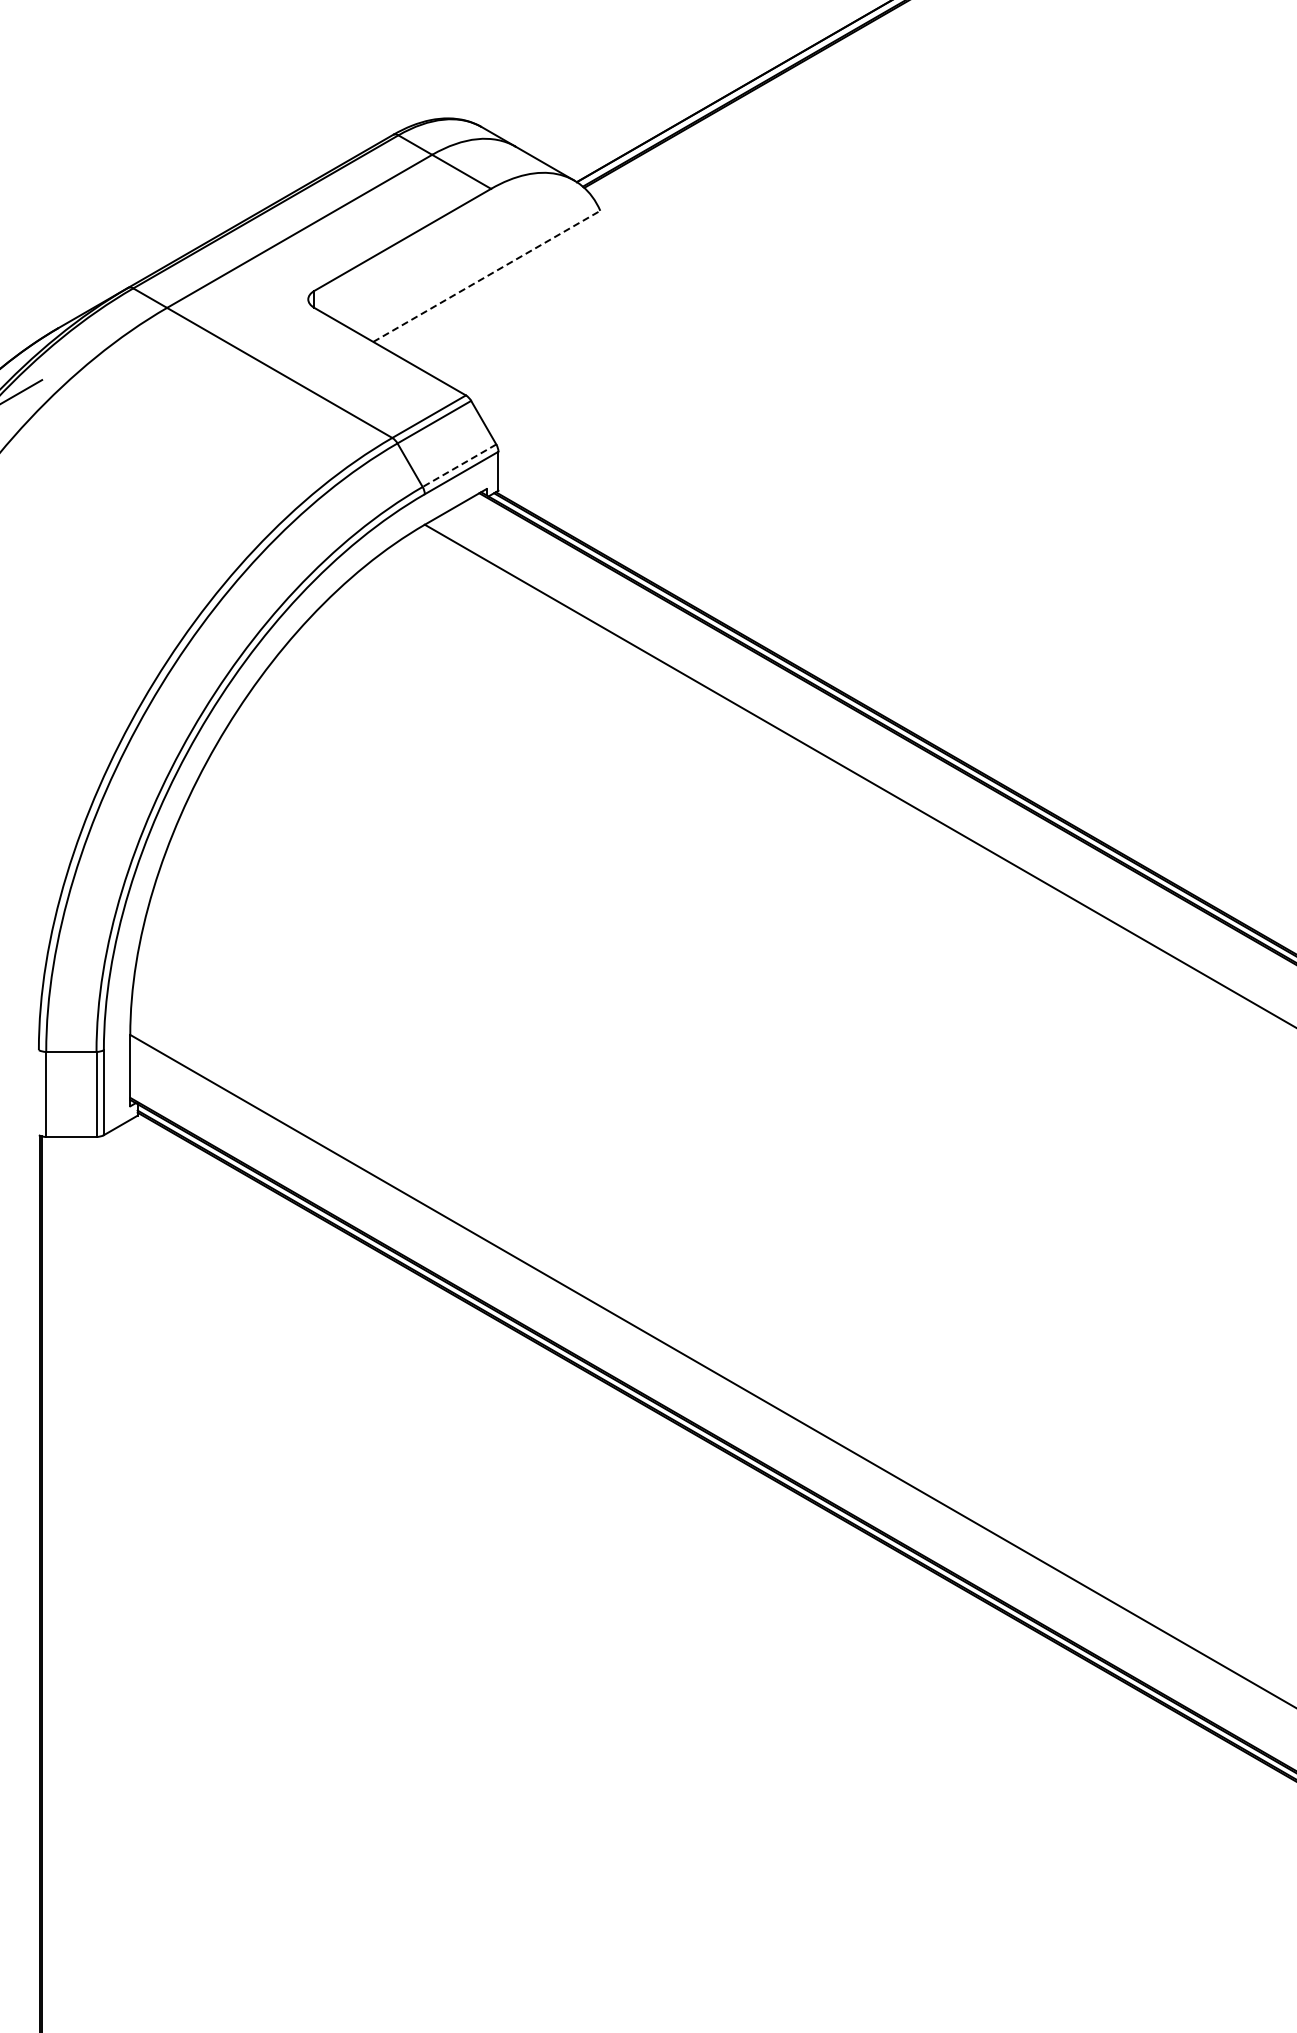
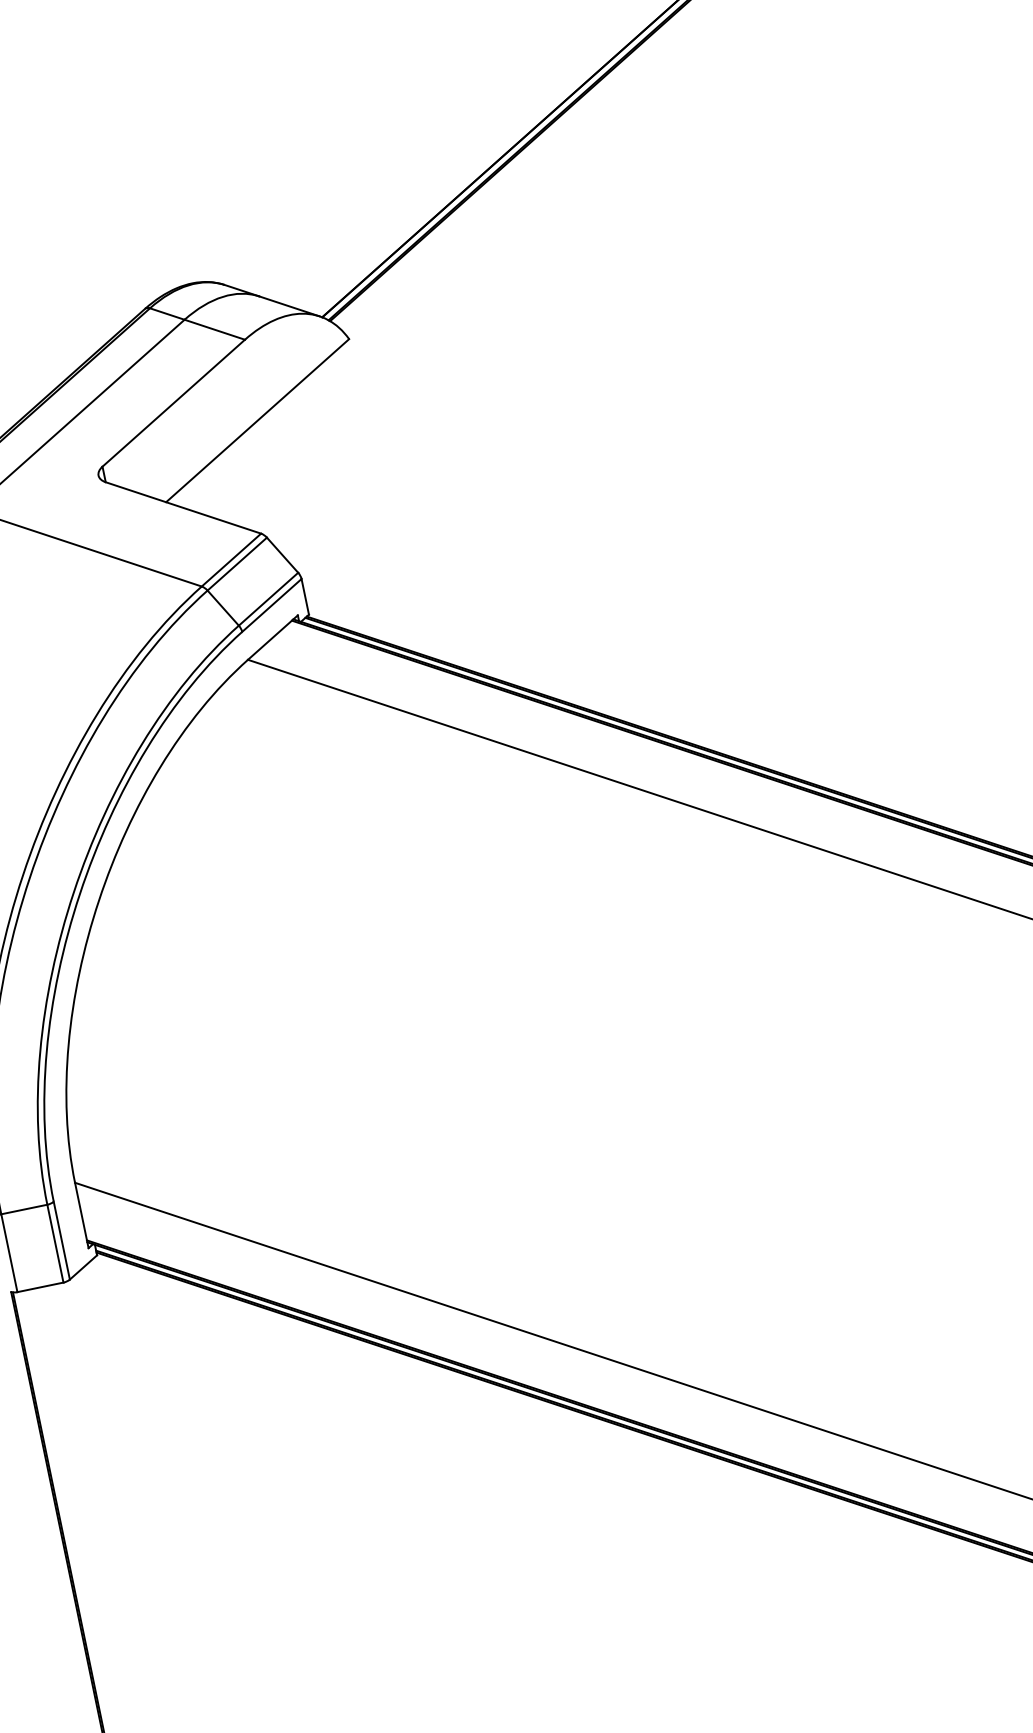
line: (487, 276) -> (258, 420), dashed -> solid
line: (459, 465) -> (268, 599), dashed -> solid

